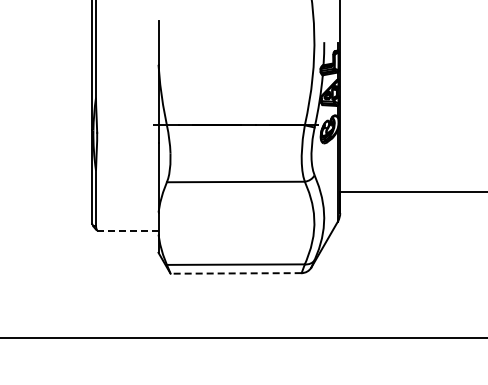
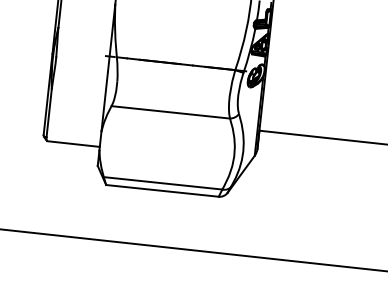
line: (127, 230) -> (73, 143), dashed -> solid
line: (236, 273) -> (162, 190), dashed -> solid

